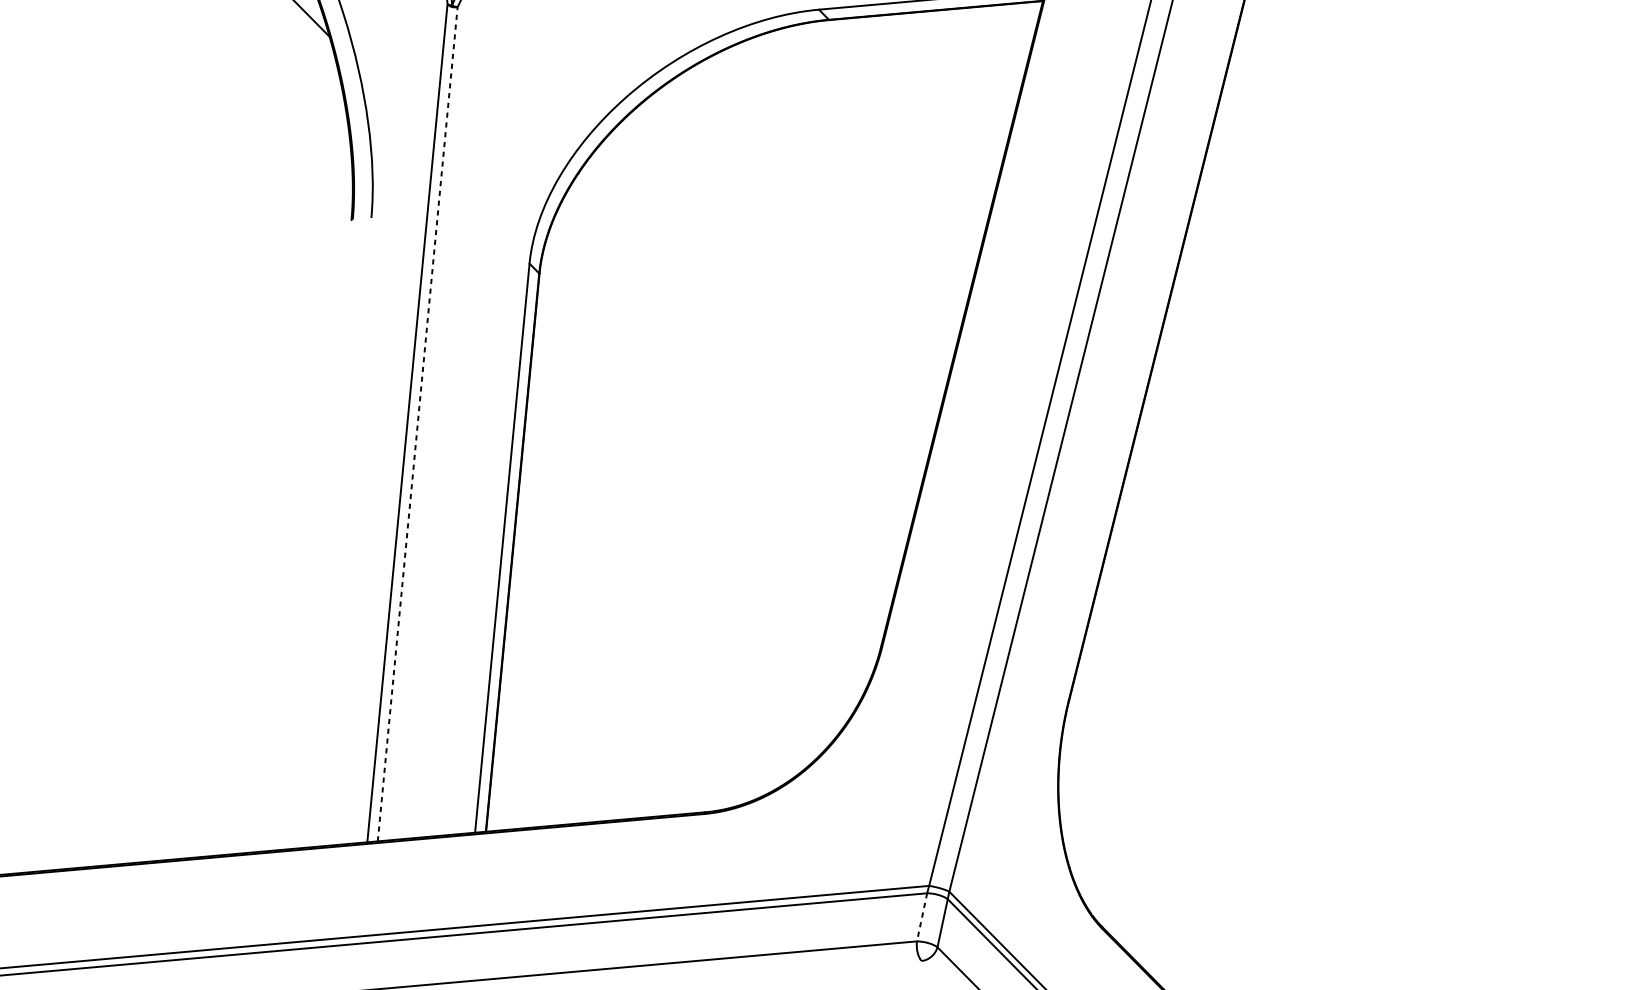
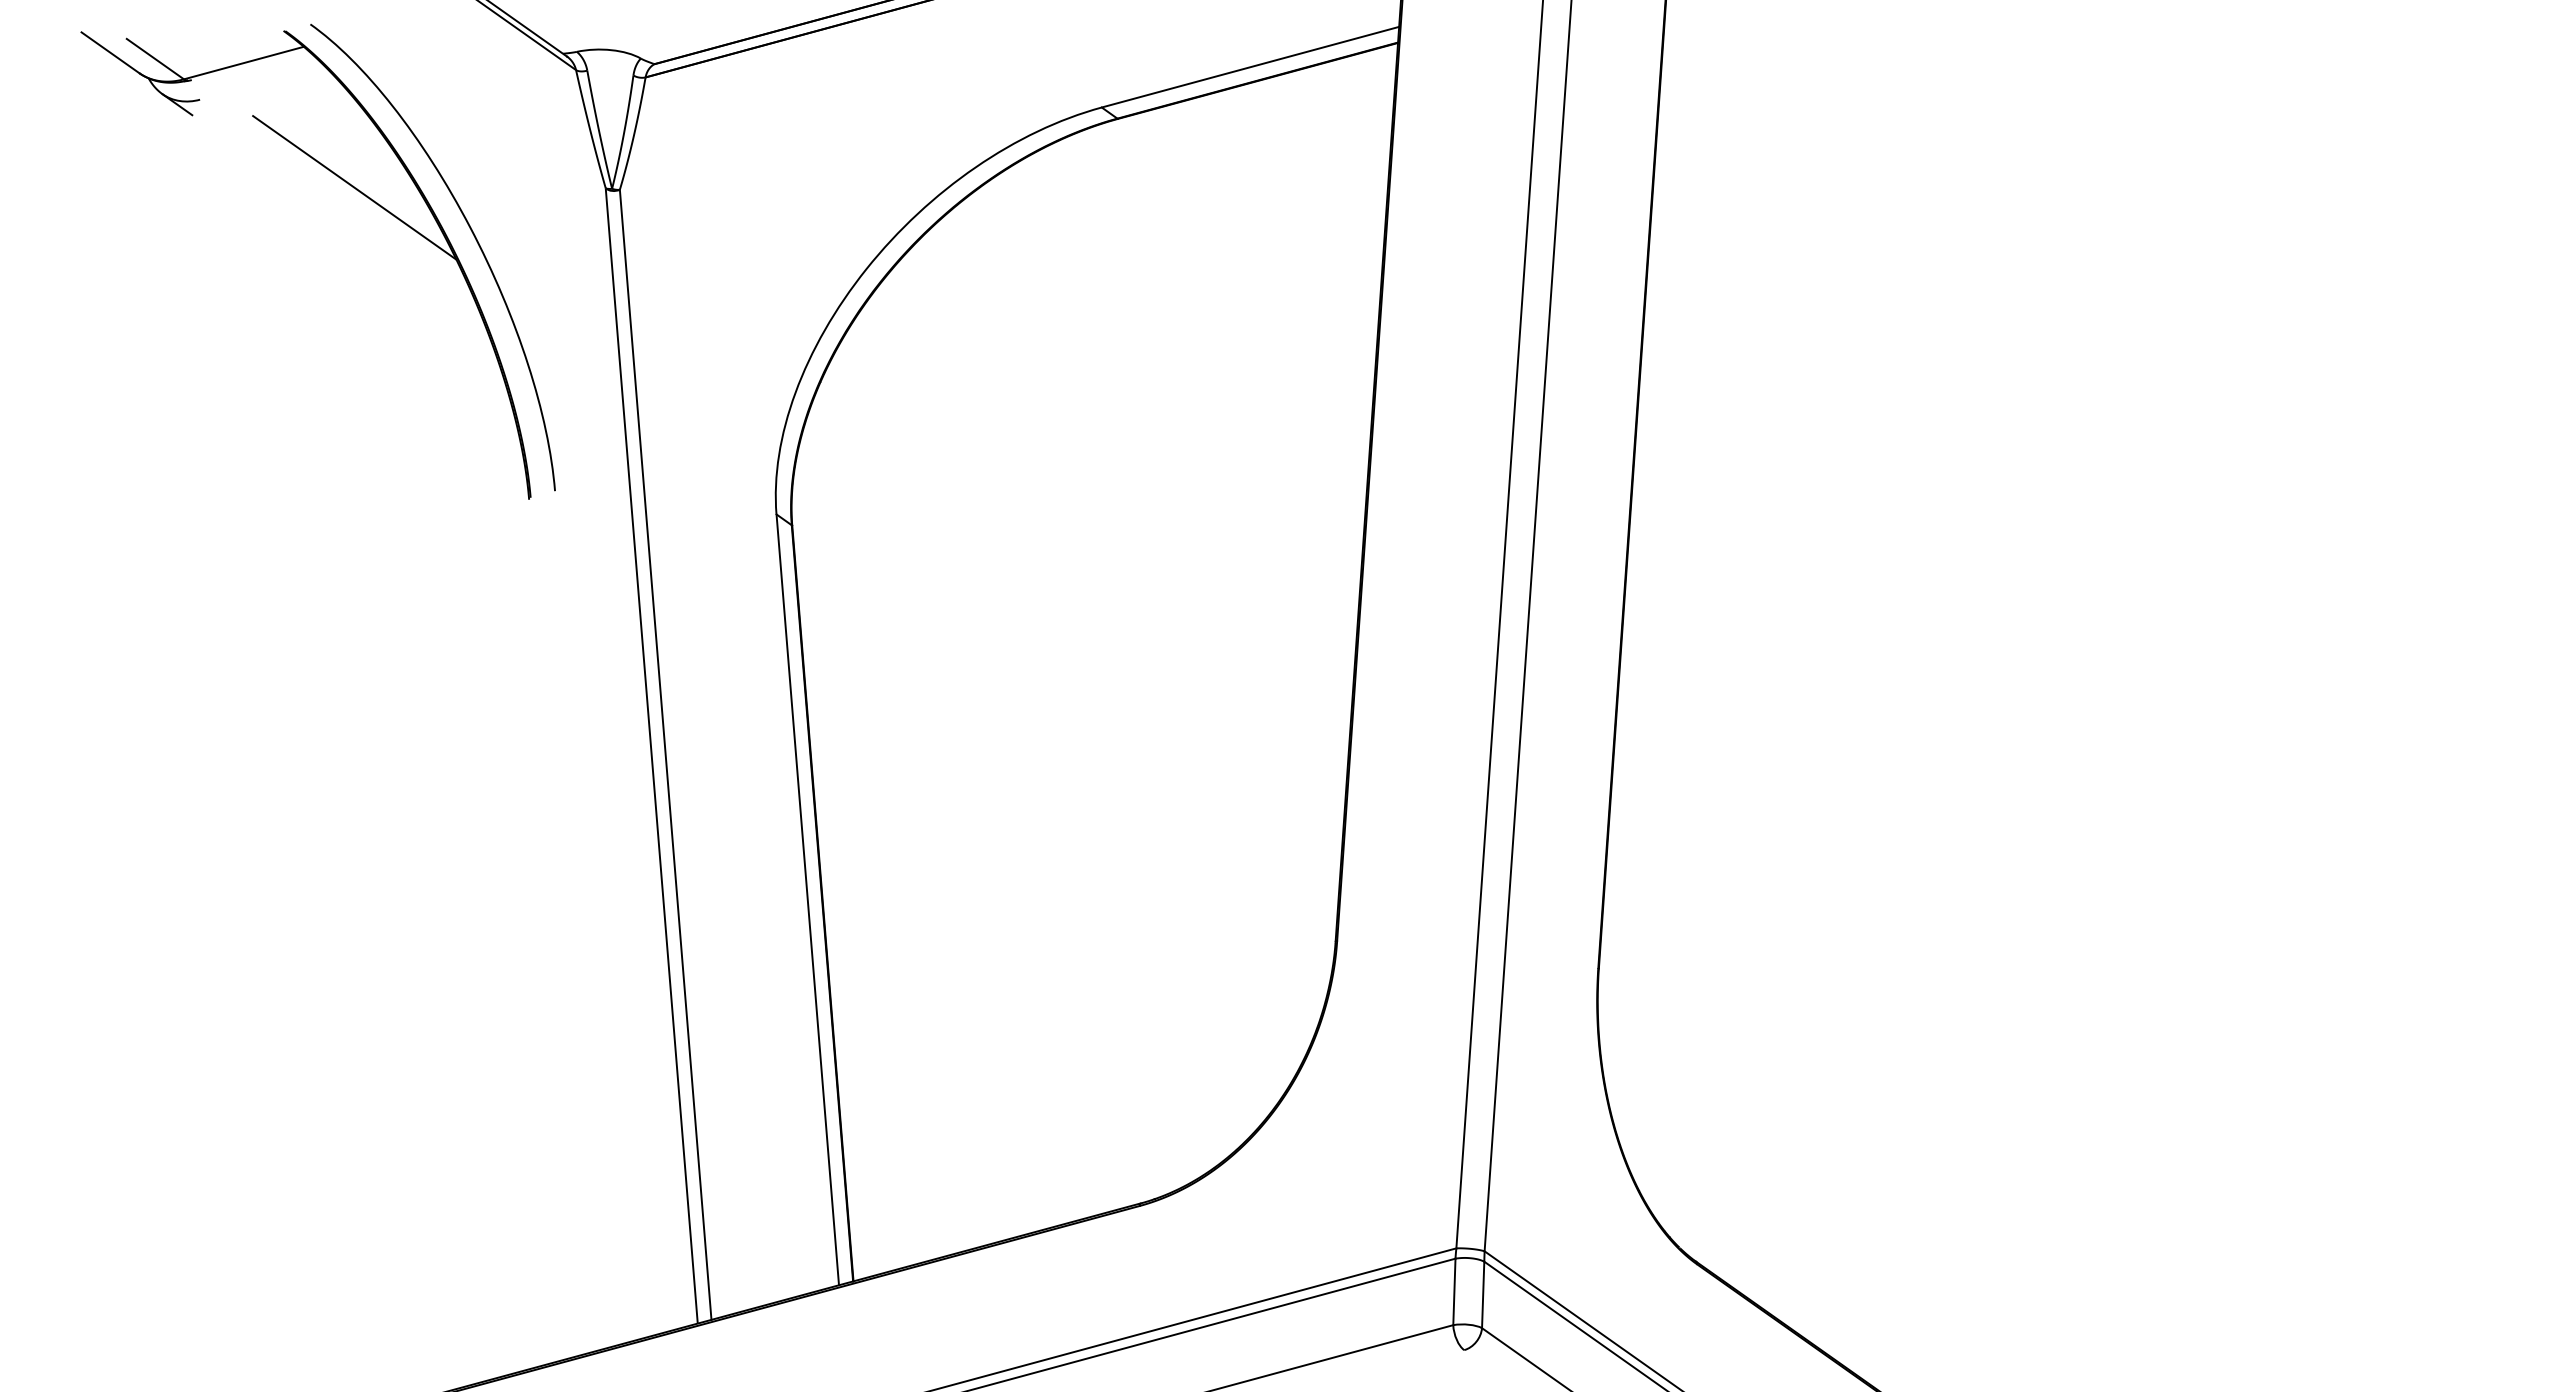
line: (417, 423) -> (665, 754), dashed -> solid
line: (922, 917) -> (1454, 1292), dashed -> solid

